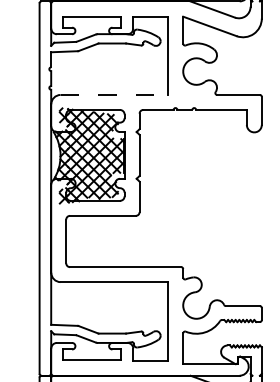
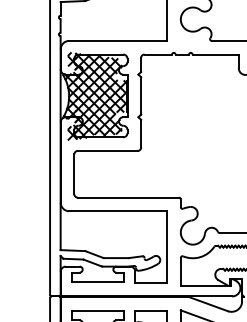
line: (114, 94) -> (118, 40), dashed -> solid

